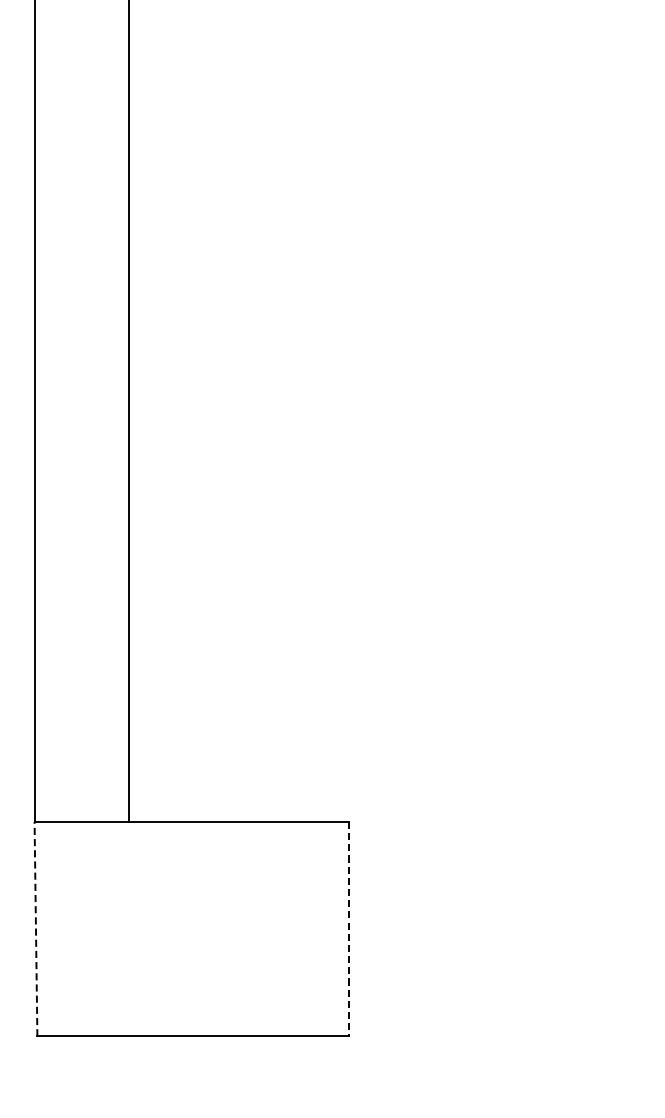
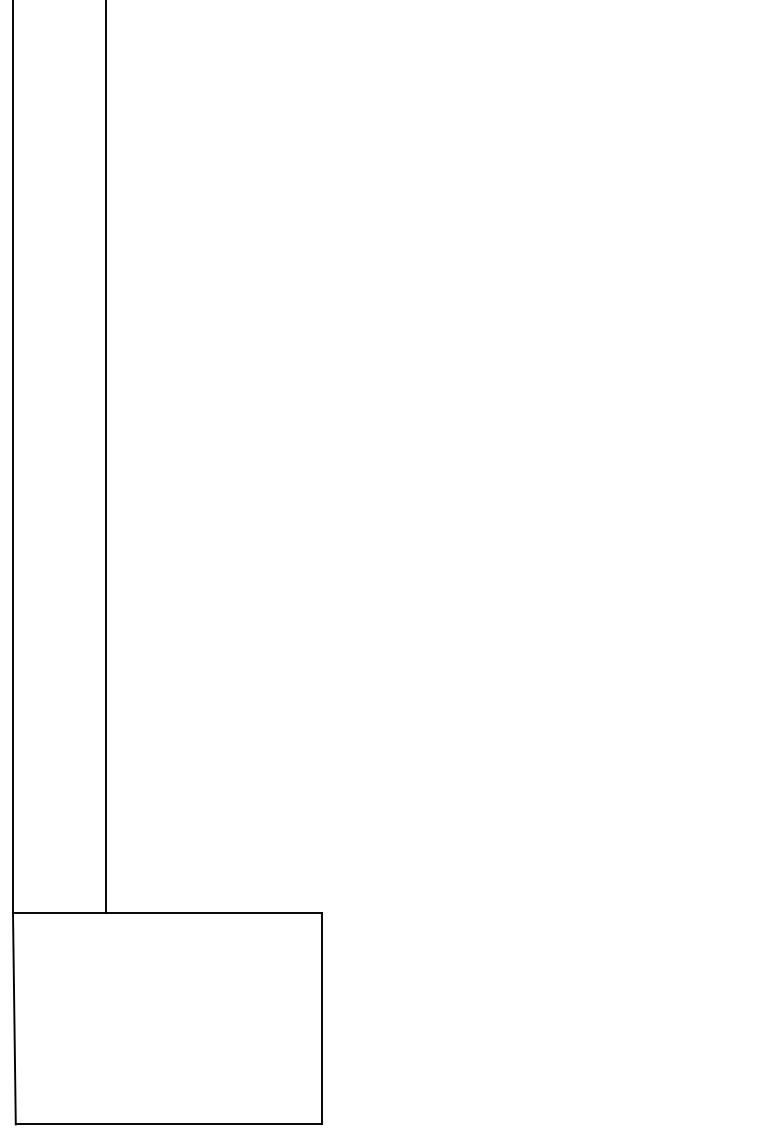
line: (36, 928) -> (14, 1018), dashed -> solid
line: (349, 929) -> (322, 1019), dashed -> solid

